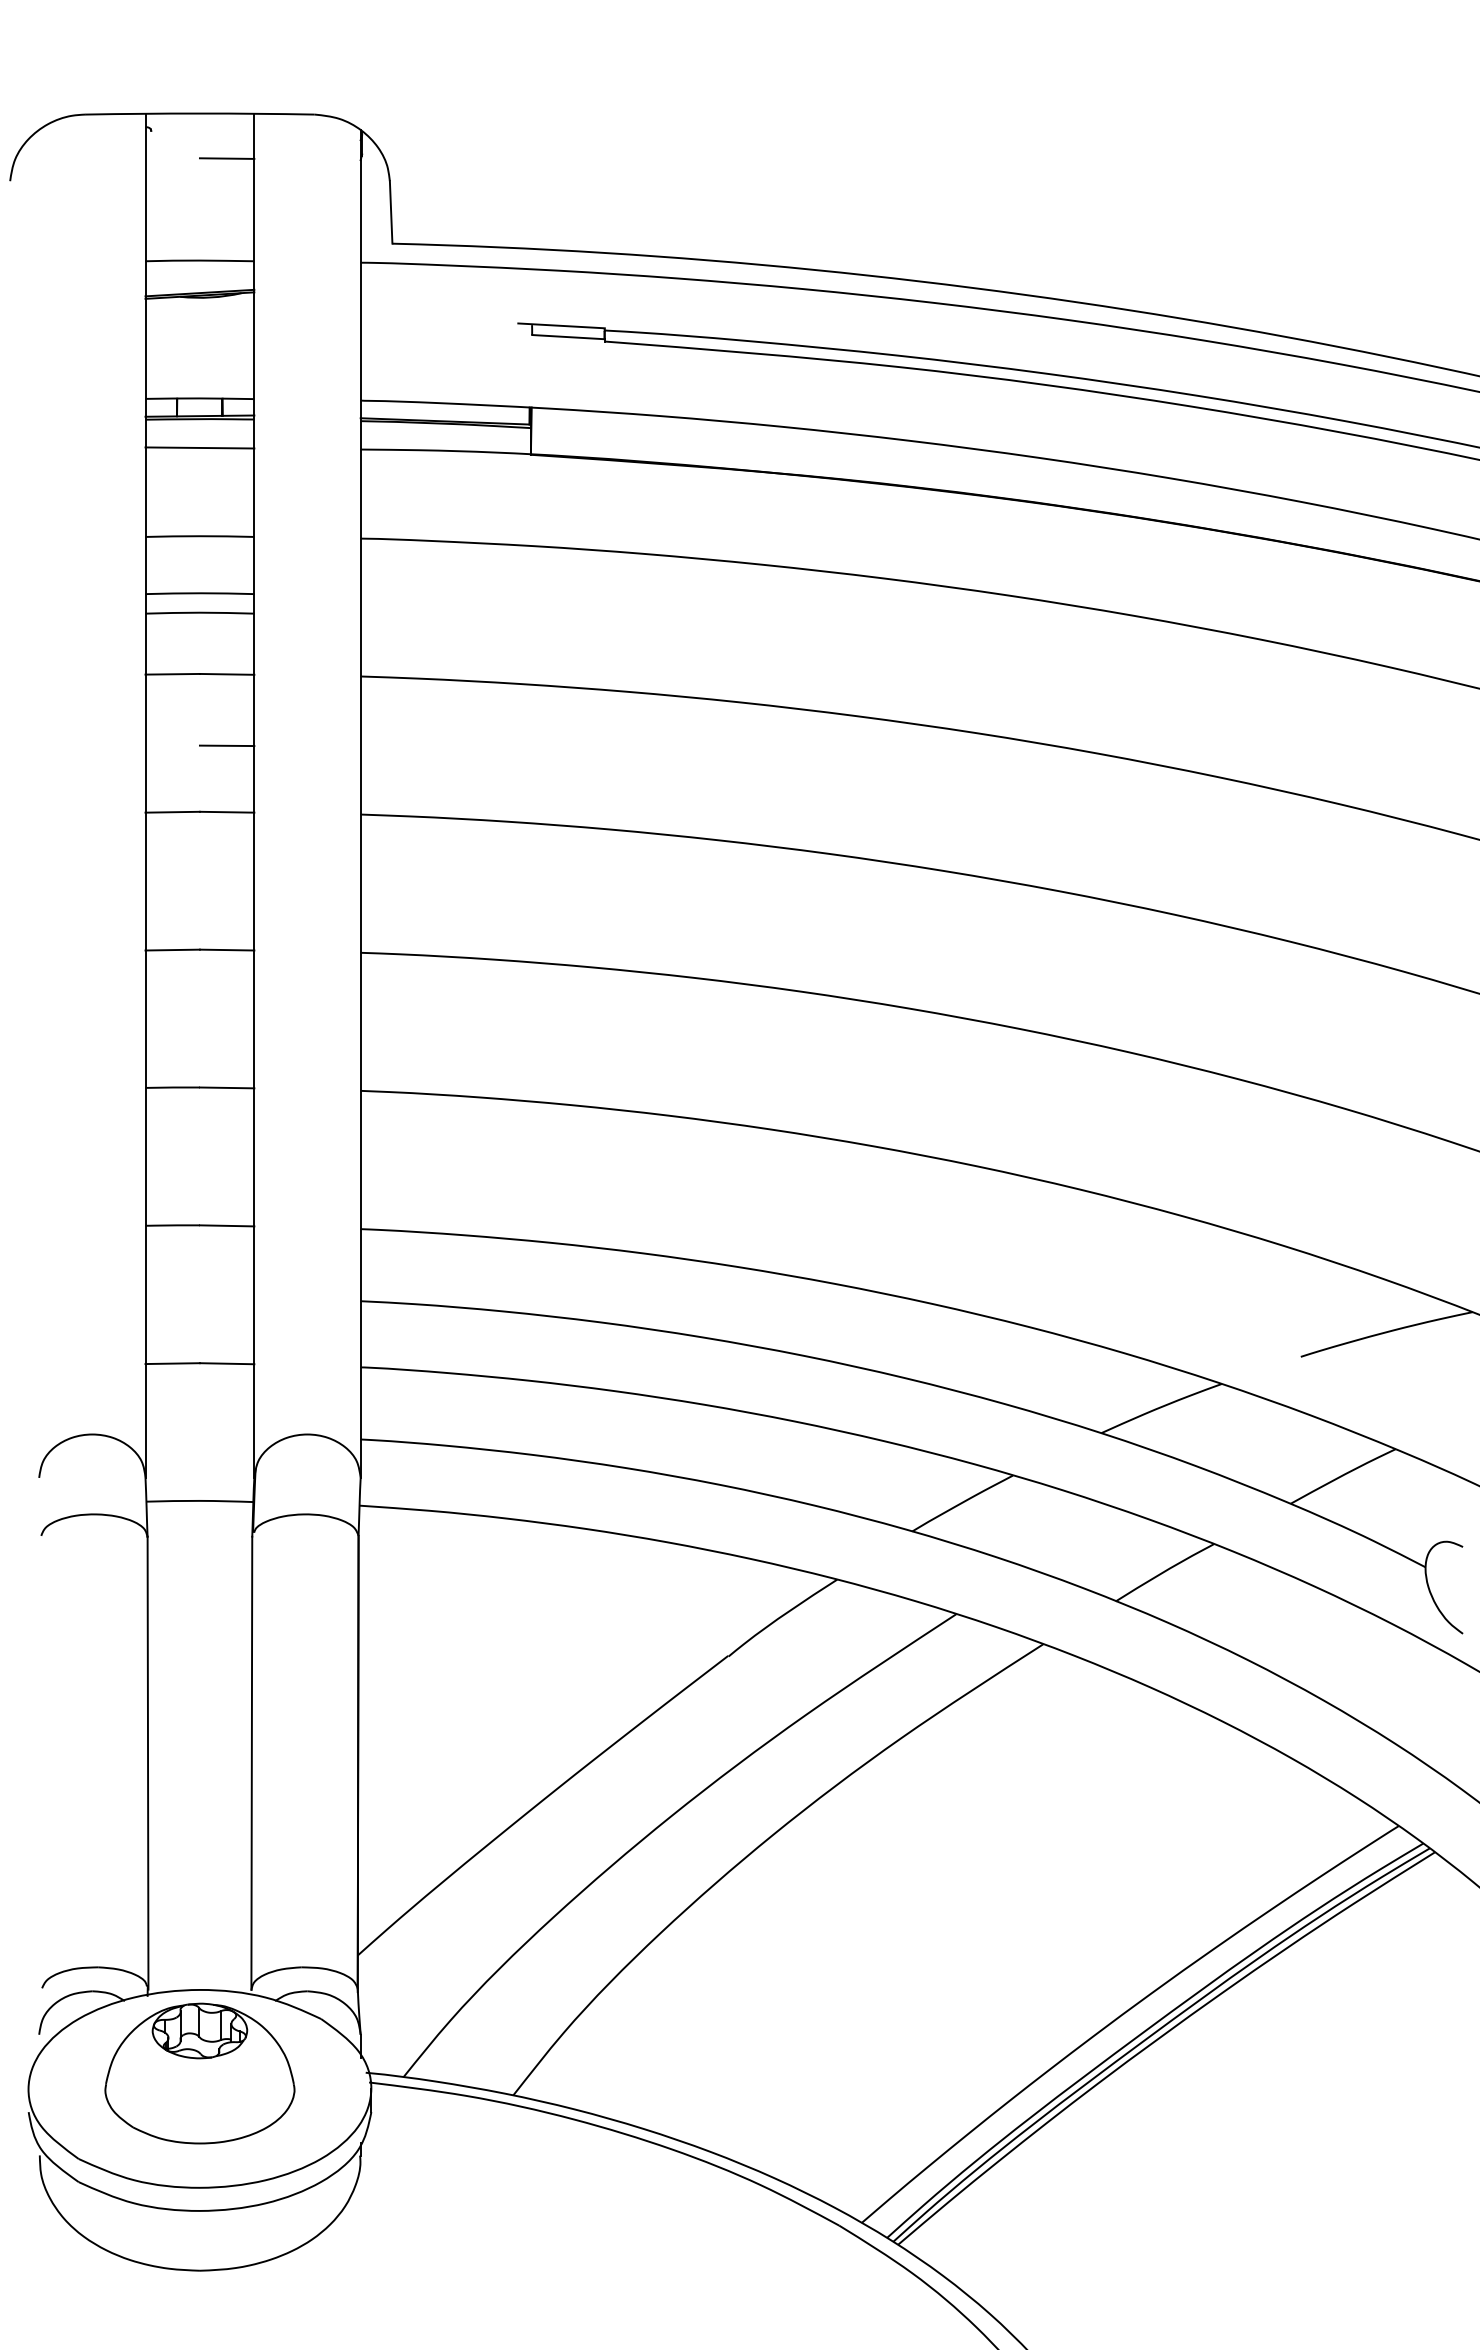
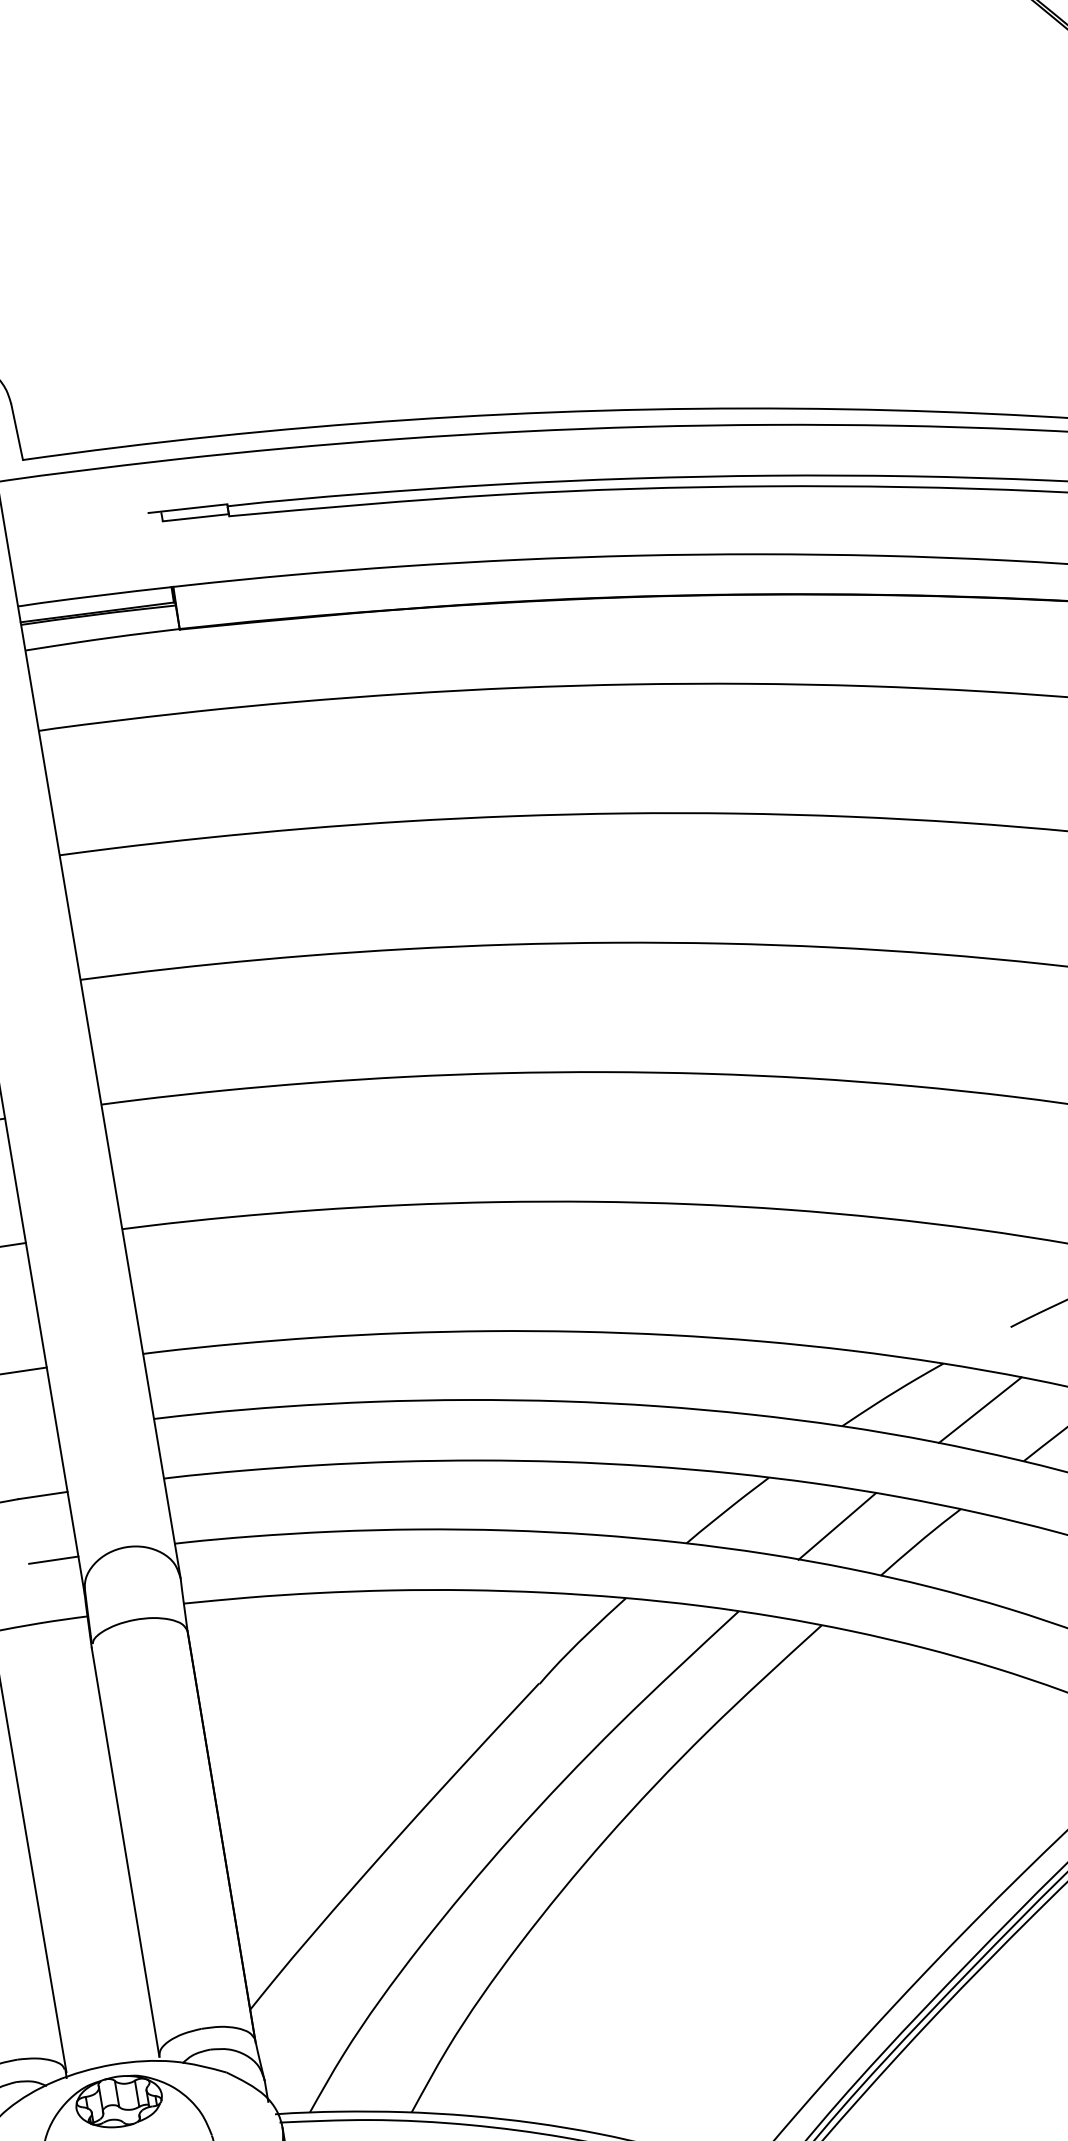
line: (226, 1434) -> (53, 1559), added
line: (1252, 1440) -> (979, 1410), added
line: (1077, 1540) -> (836, 1526), added

